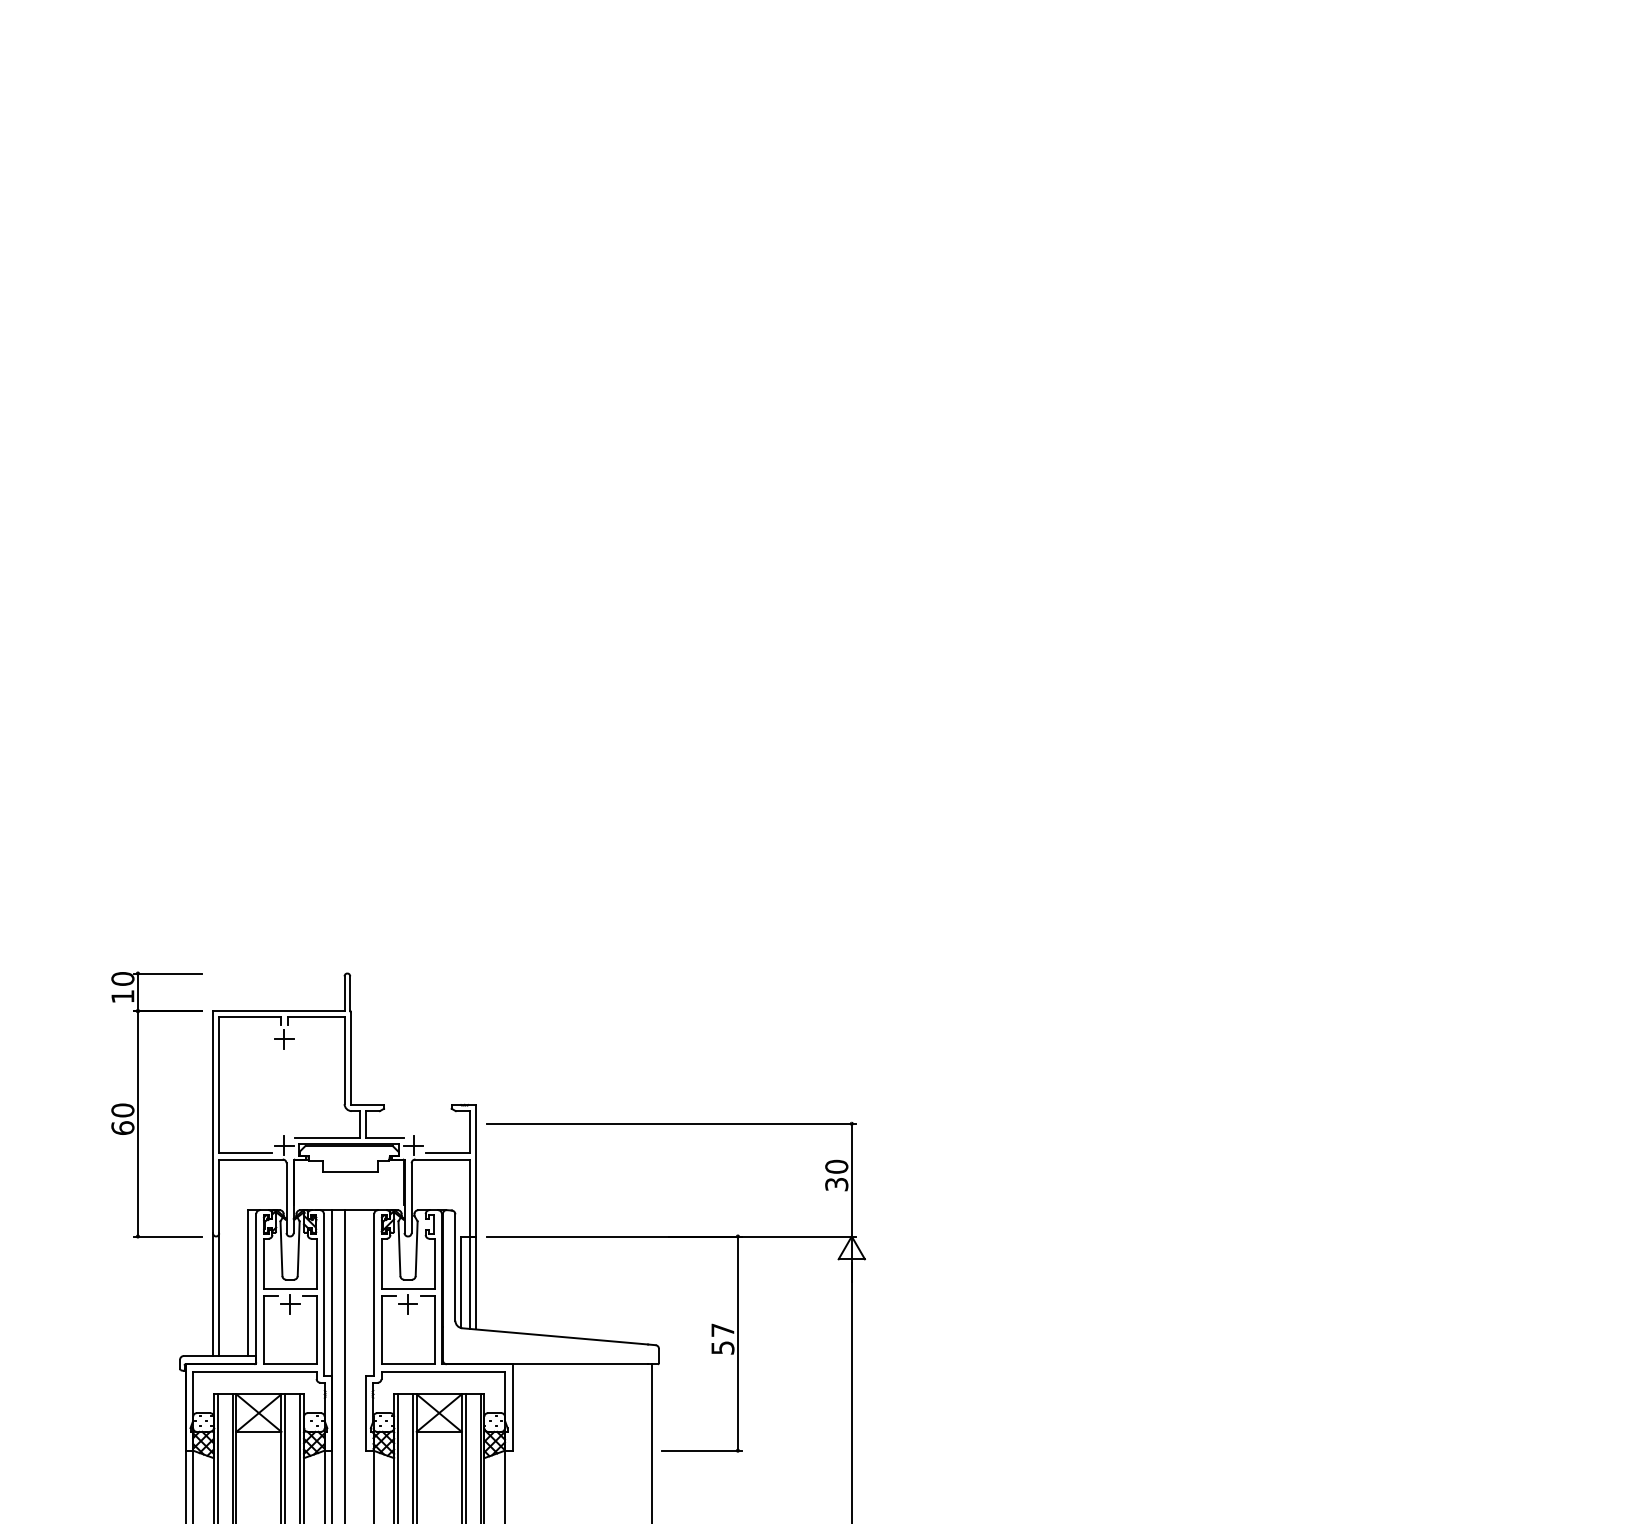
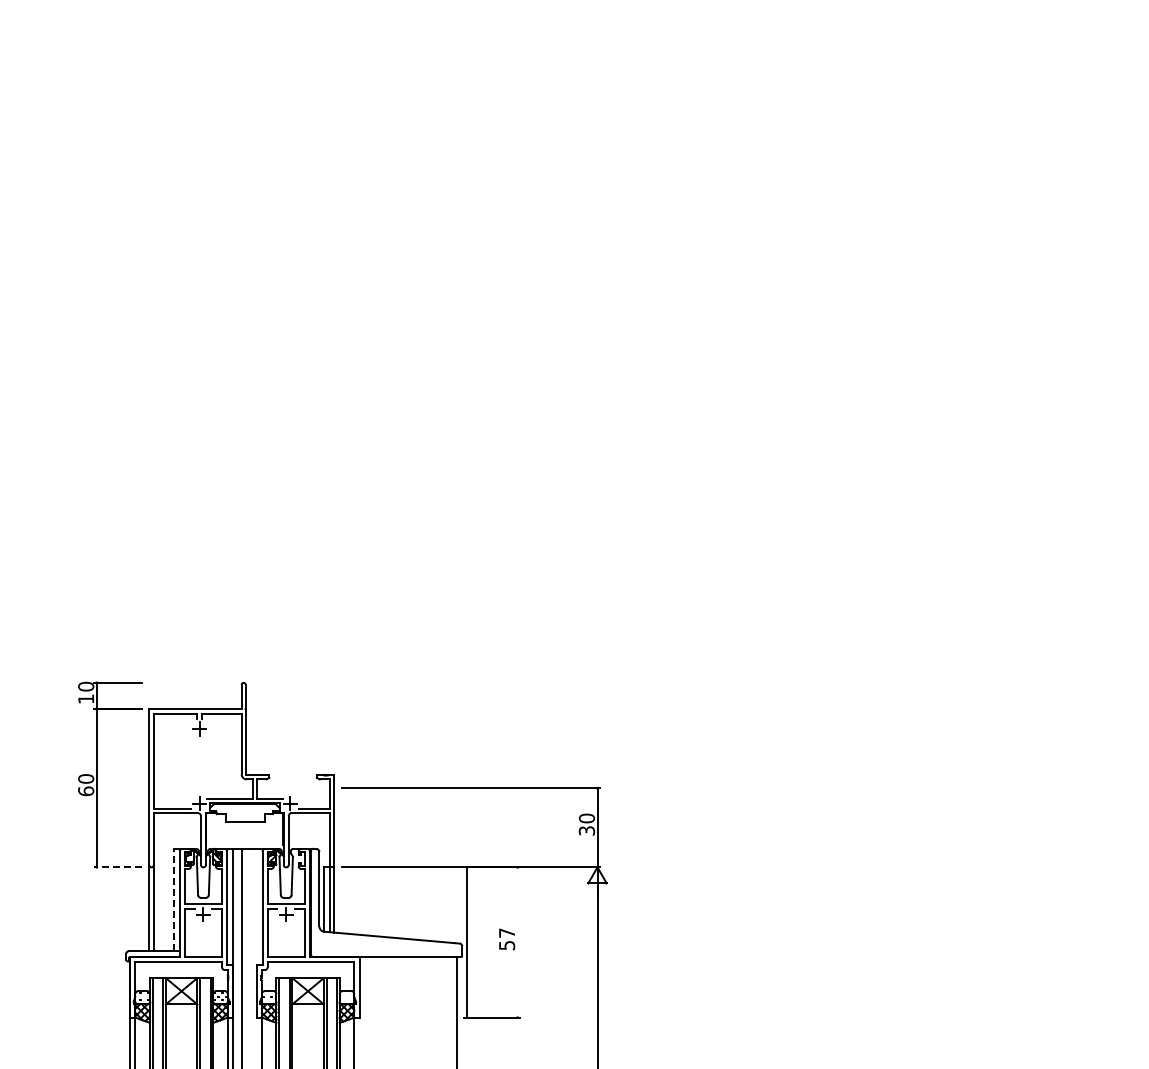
line: (167, 1236) -> (117, 867), solid -> dashed
line: (247, 1282) -> (173, 899), solid -> dashed
line: (737, 1343) -> (466, 942), moved

